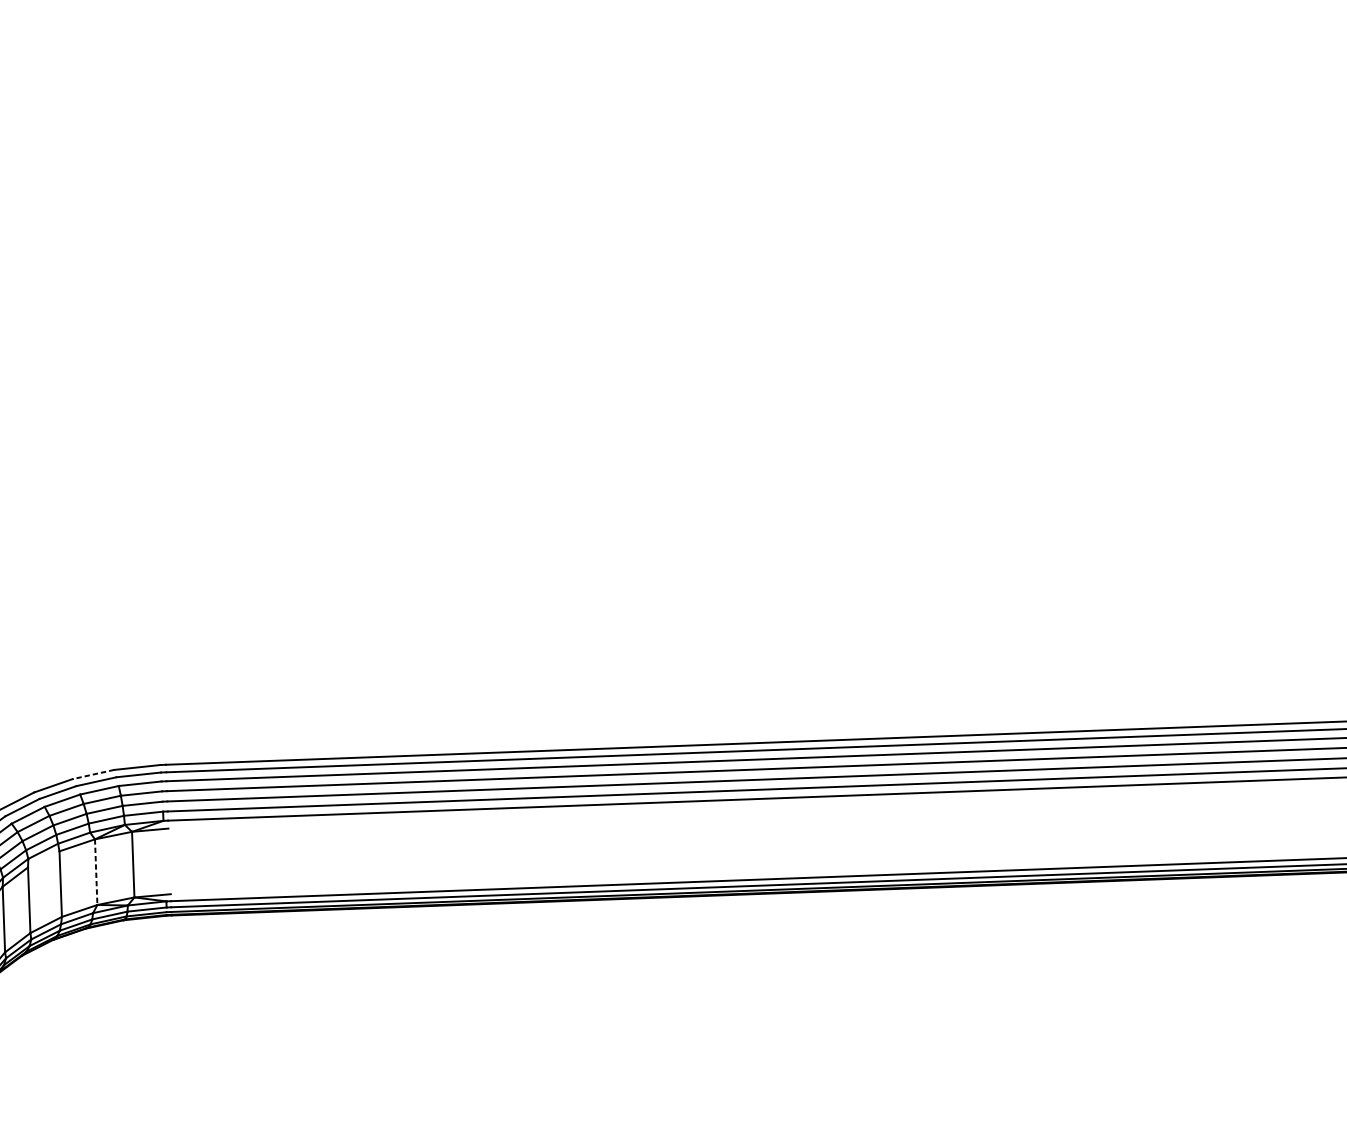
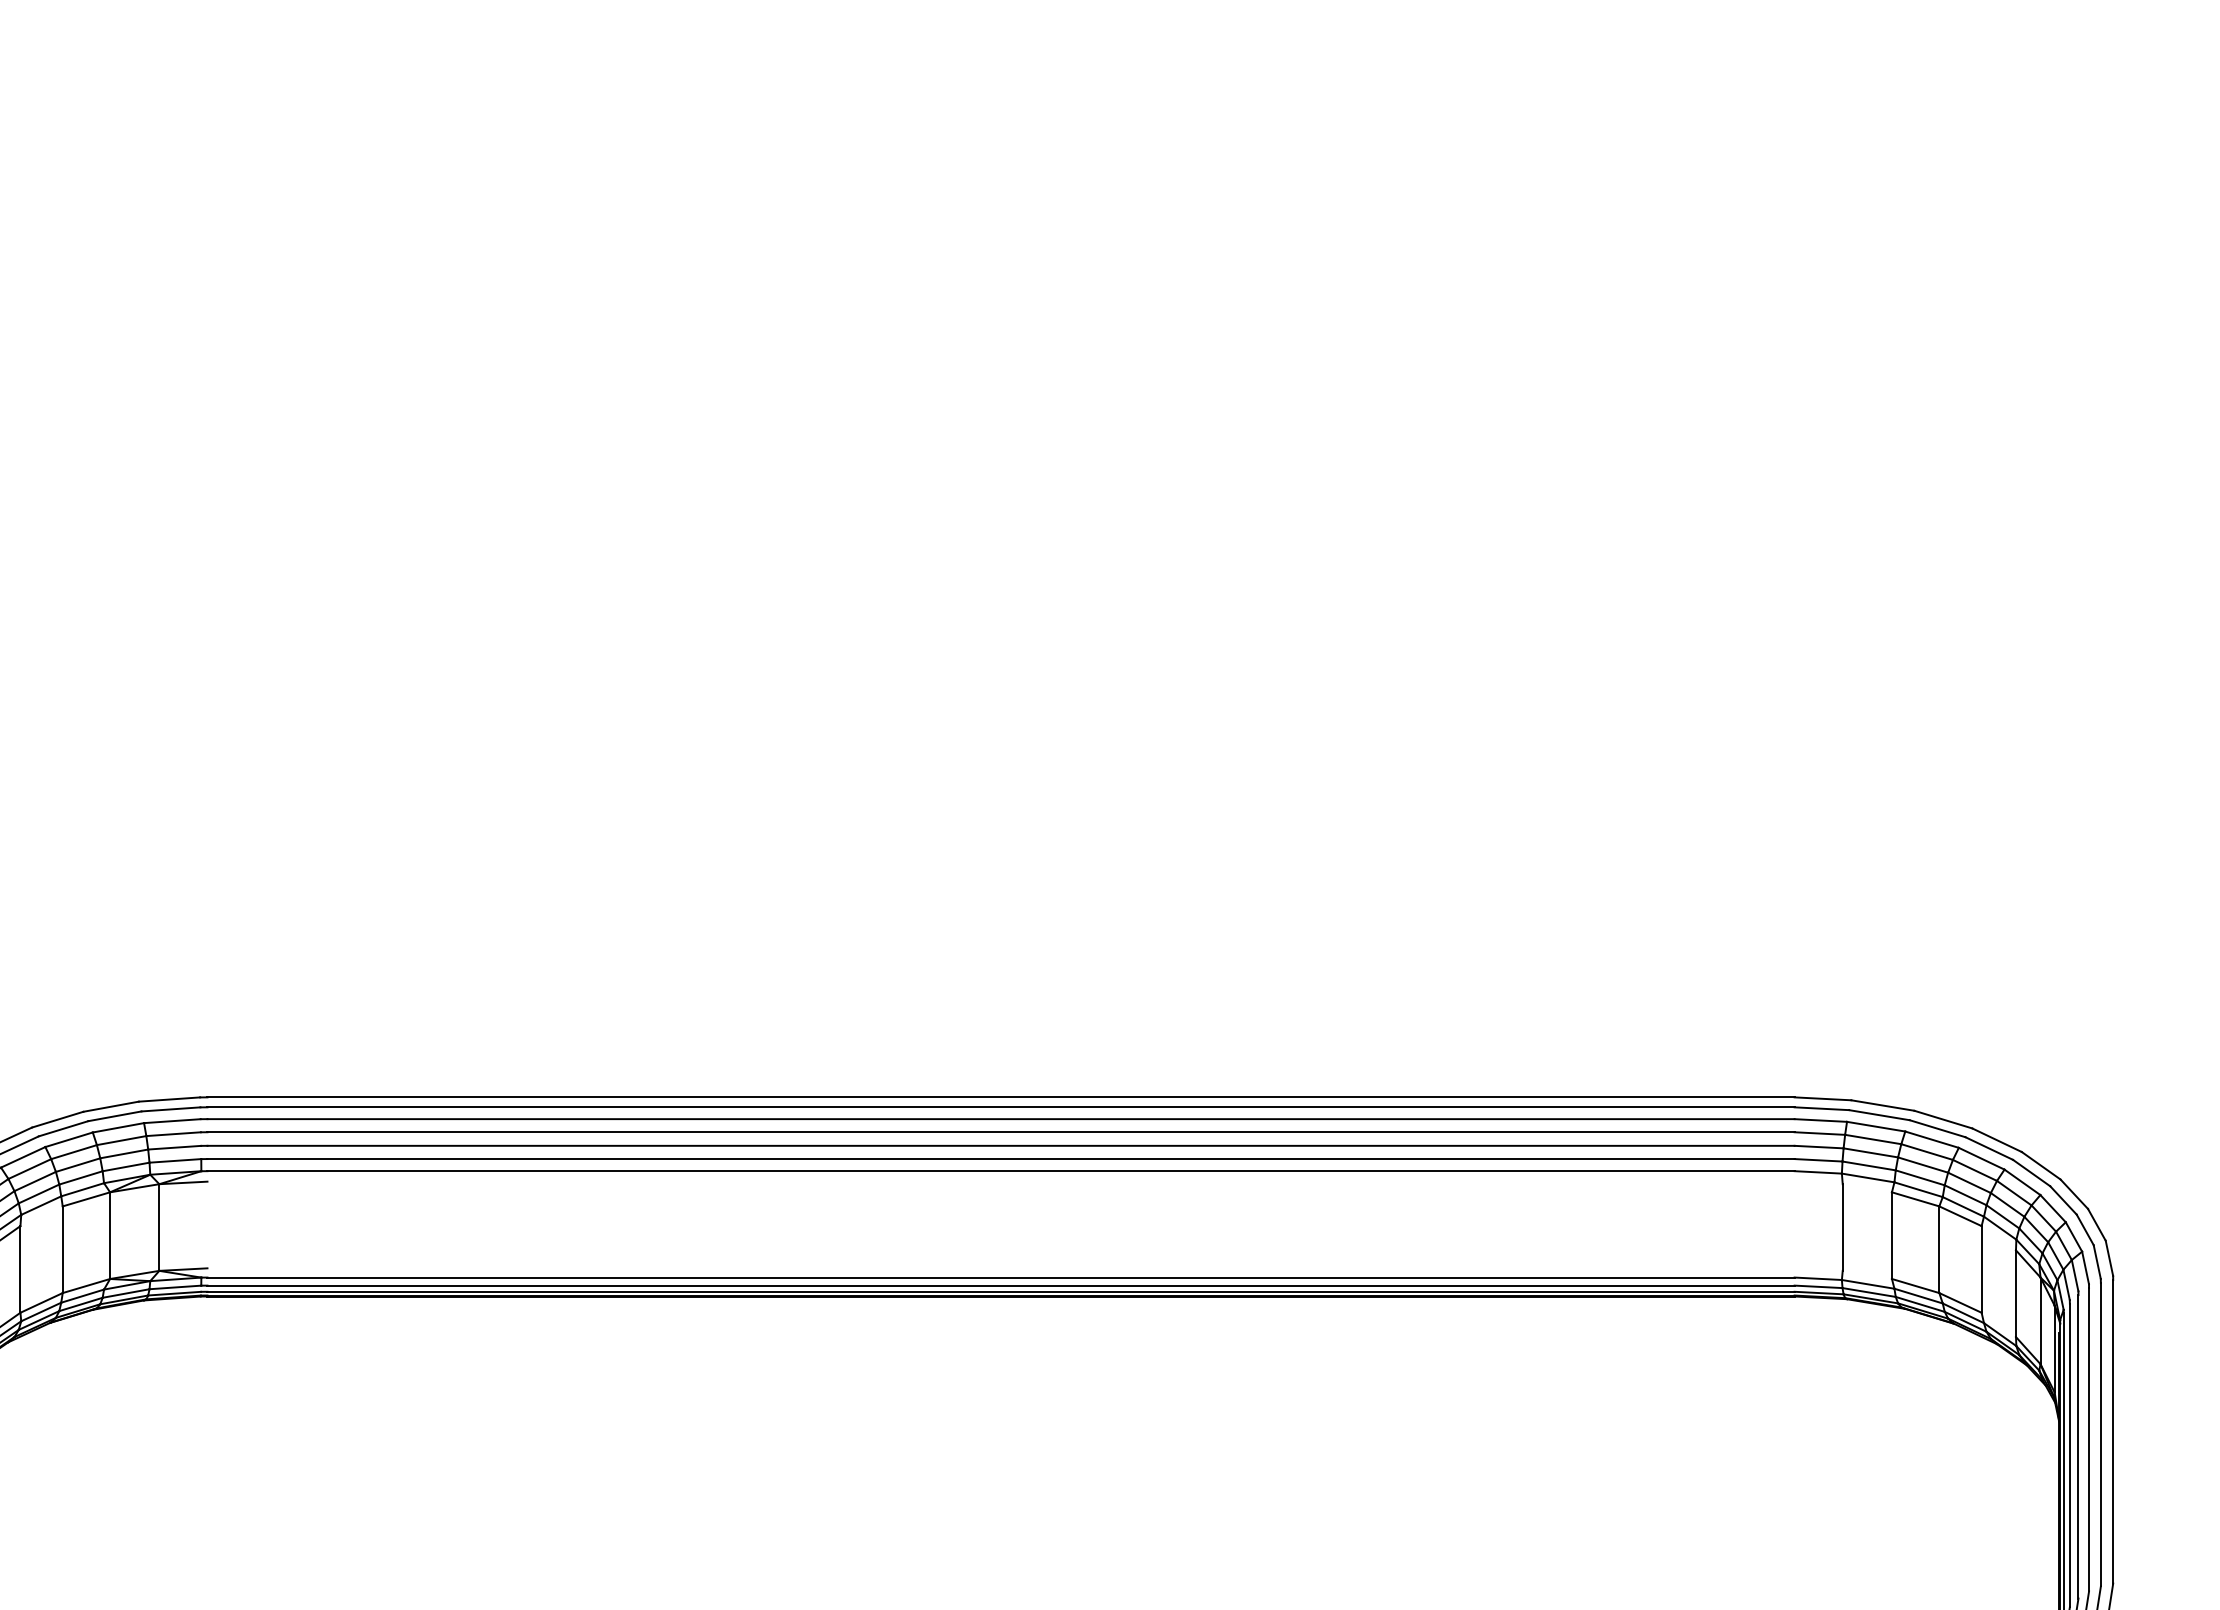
line: (92, 774) -> (110, 1106), dashed -> solid
line: (96, 872) -> (110, 1236), dashed -> solid

